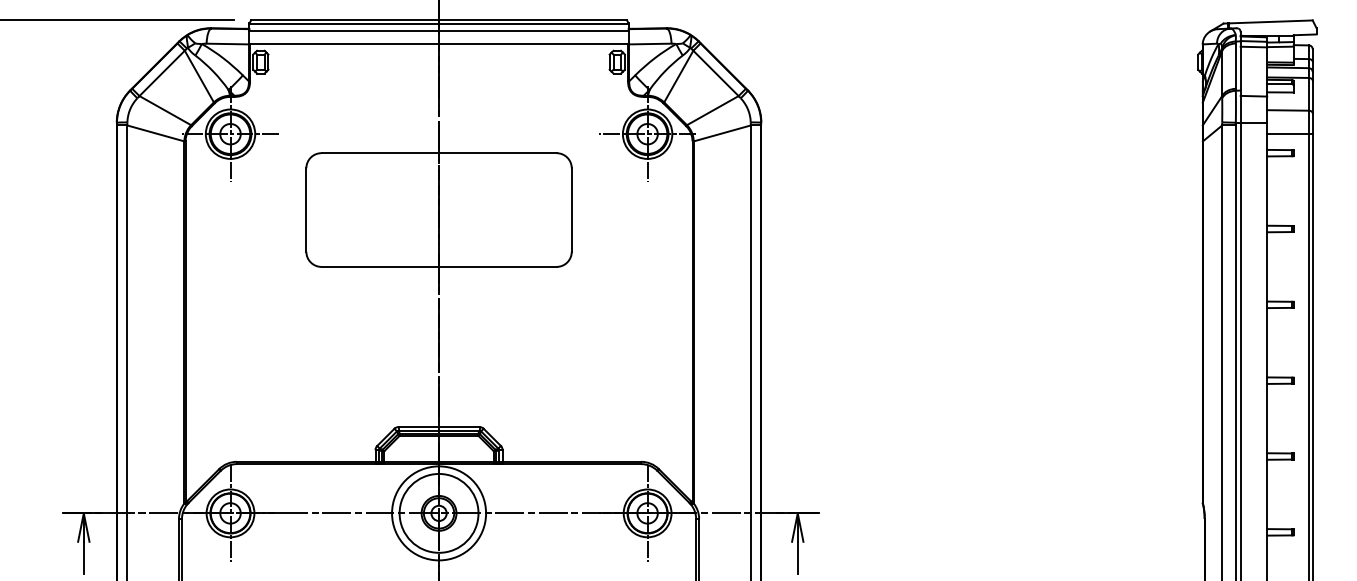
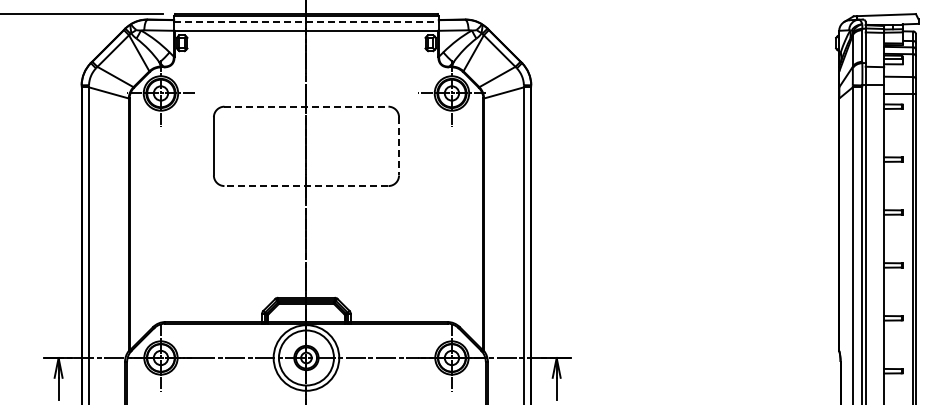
line: (439, 31) -> (306, 21), solid -> dashed
line: (439, 152) -> (306, 106), solid -> dashed
line: (572, 210) -> (399, 146), solid -> dashed
line: (437, 267) -> (305, 186), solid -> dashed

